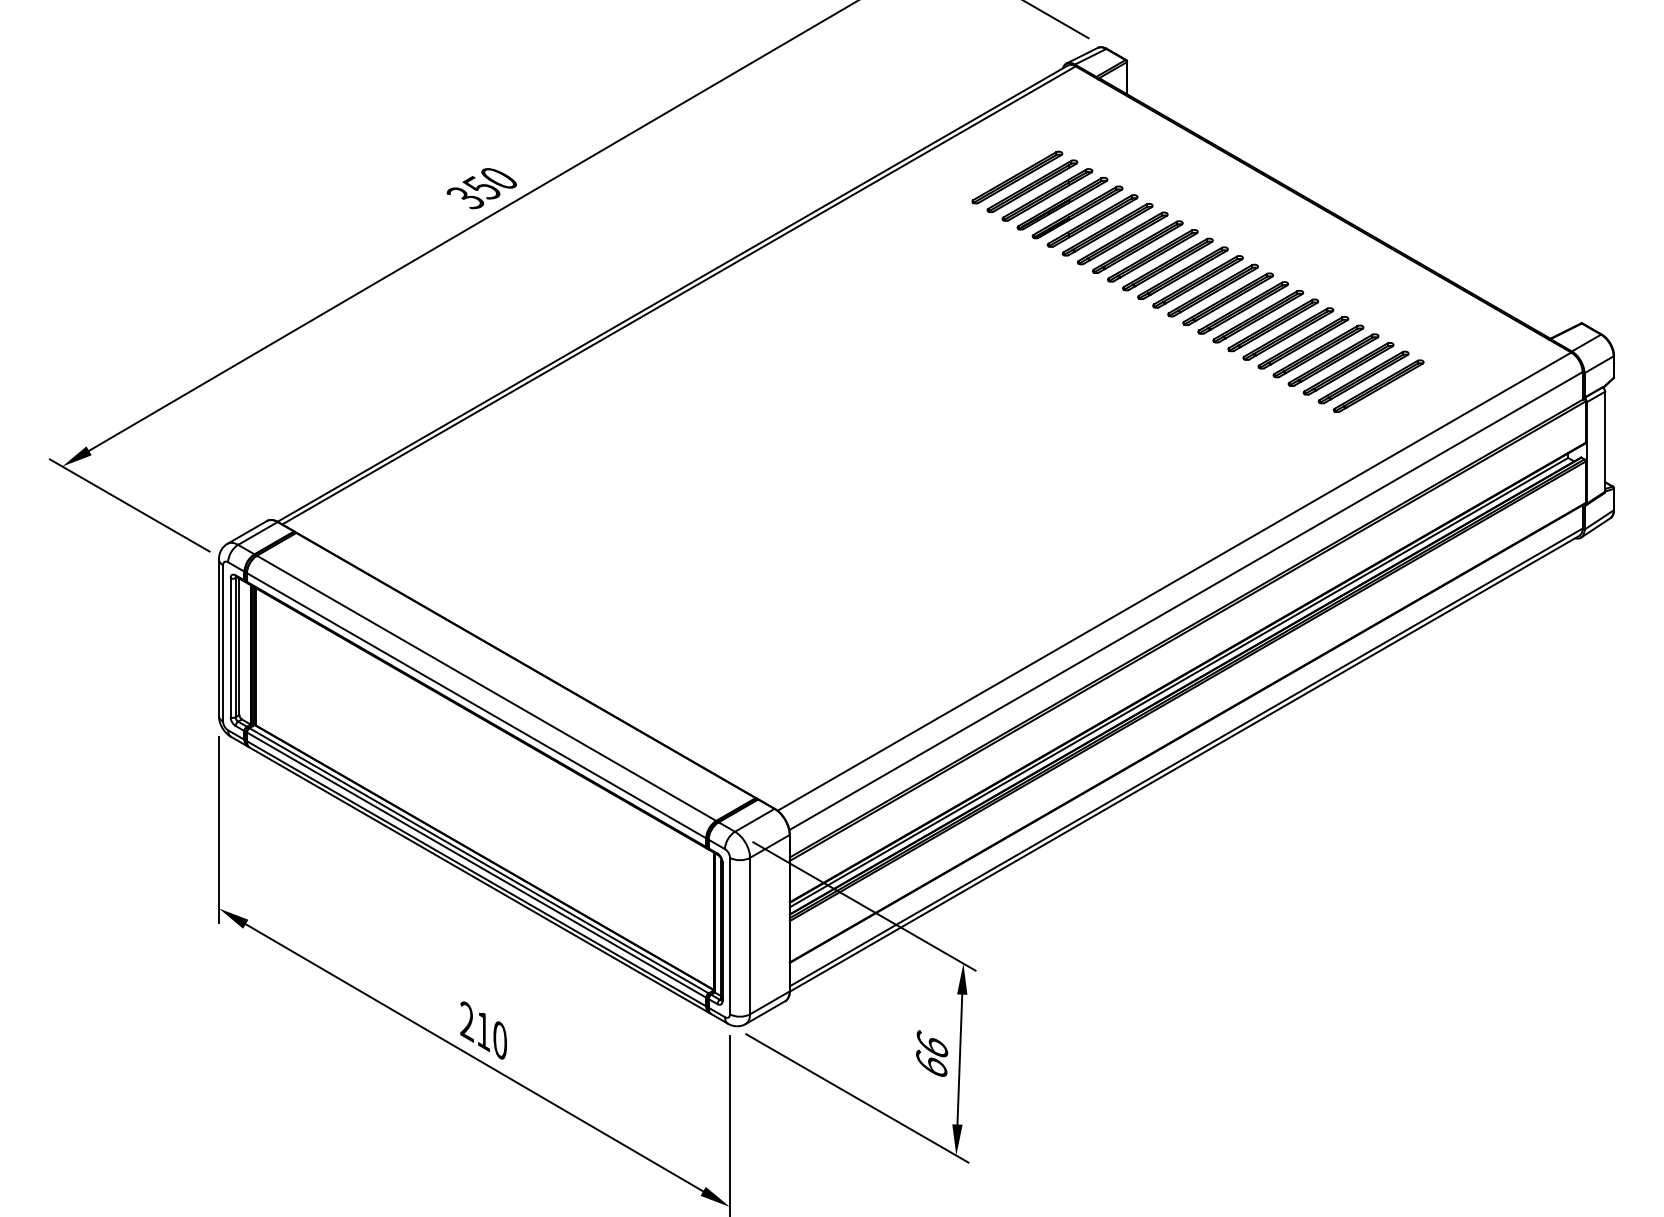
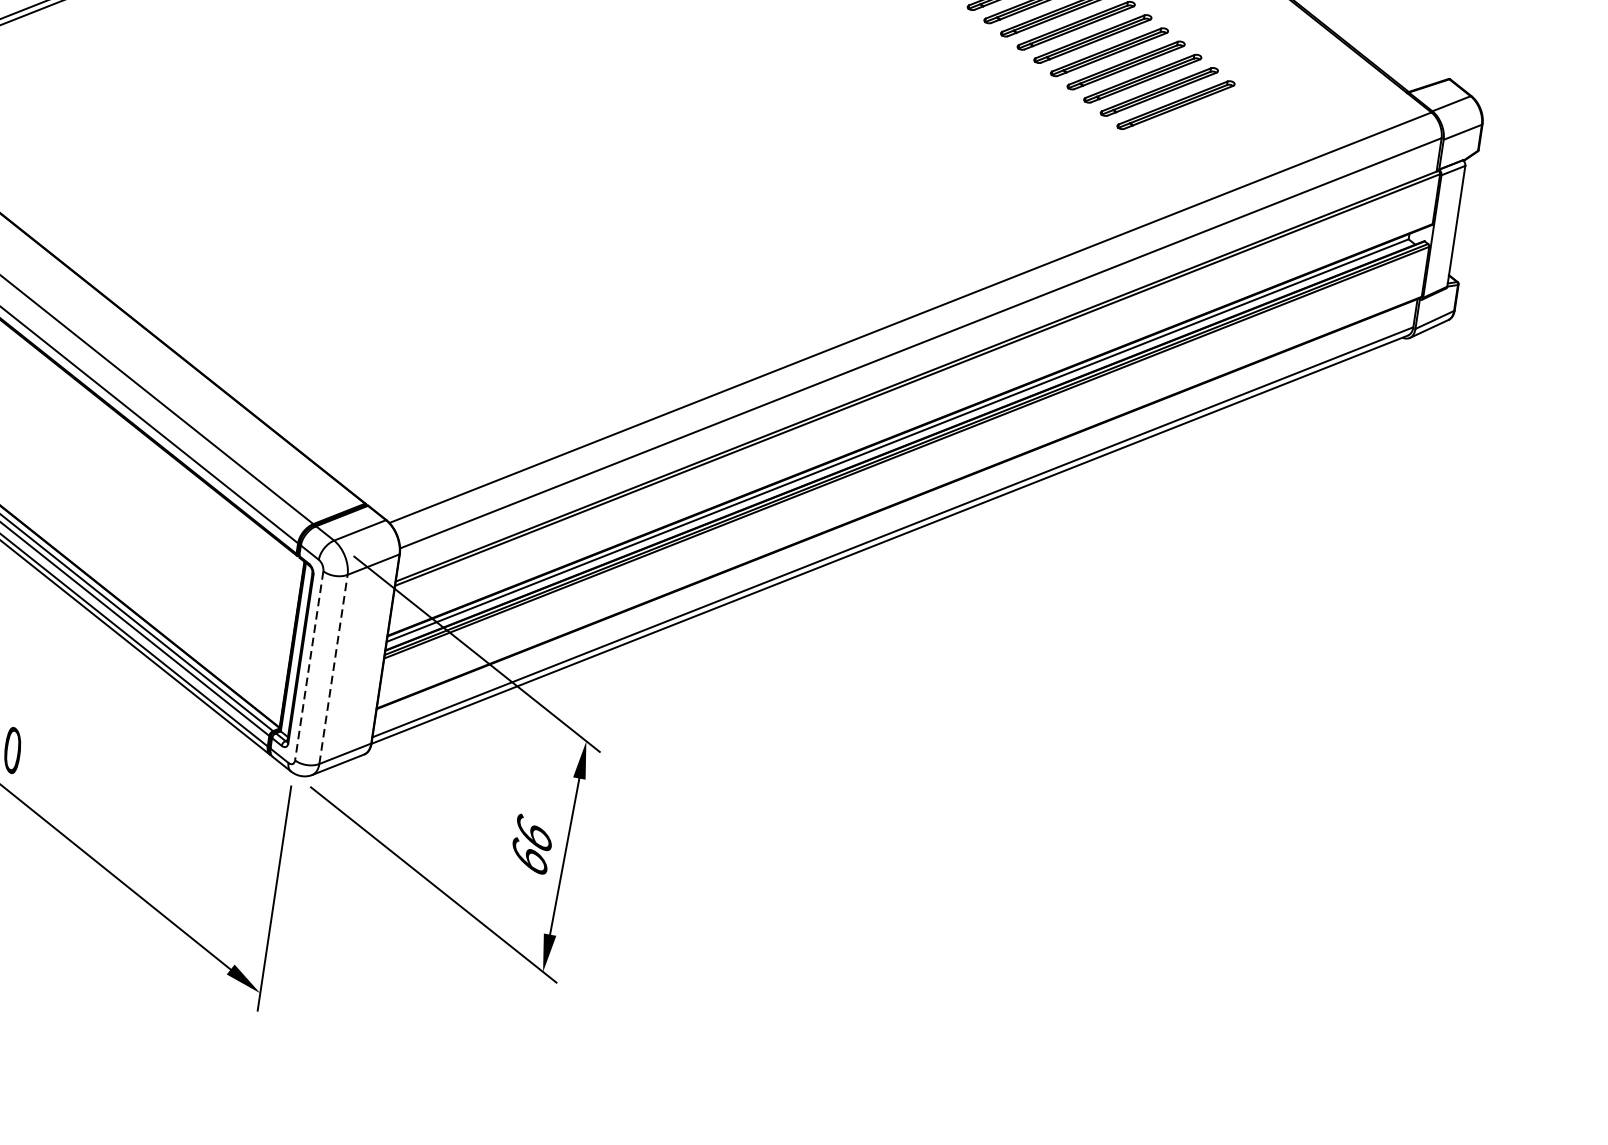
part: (1378, 385) -> (1192, 117), removed
line: (750, 935) -> (334, 668), solid -> dashed
line: (730, 936) -> (309, 666), solid -> dashed

